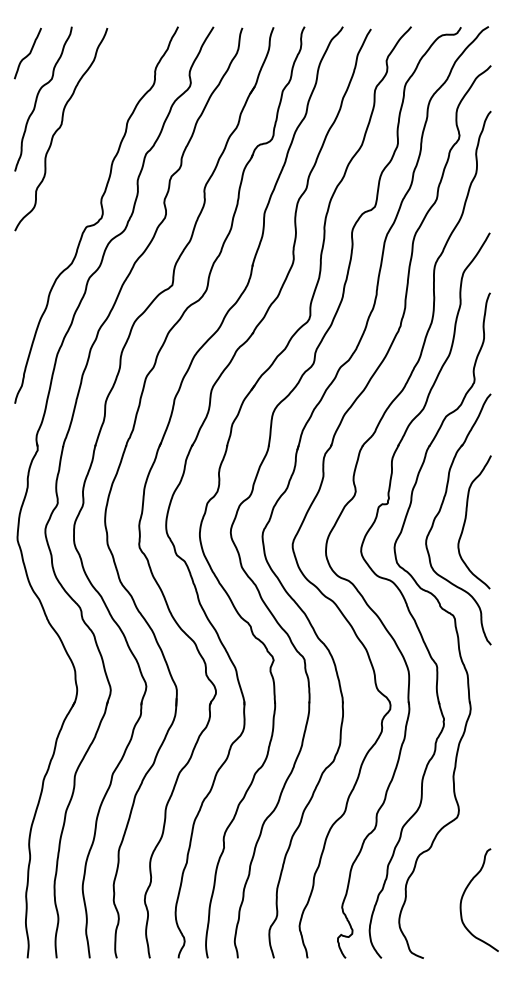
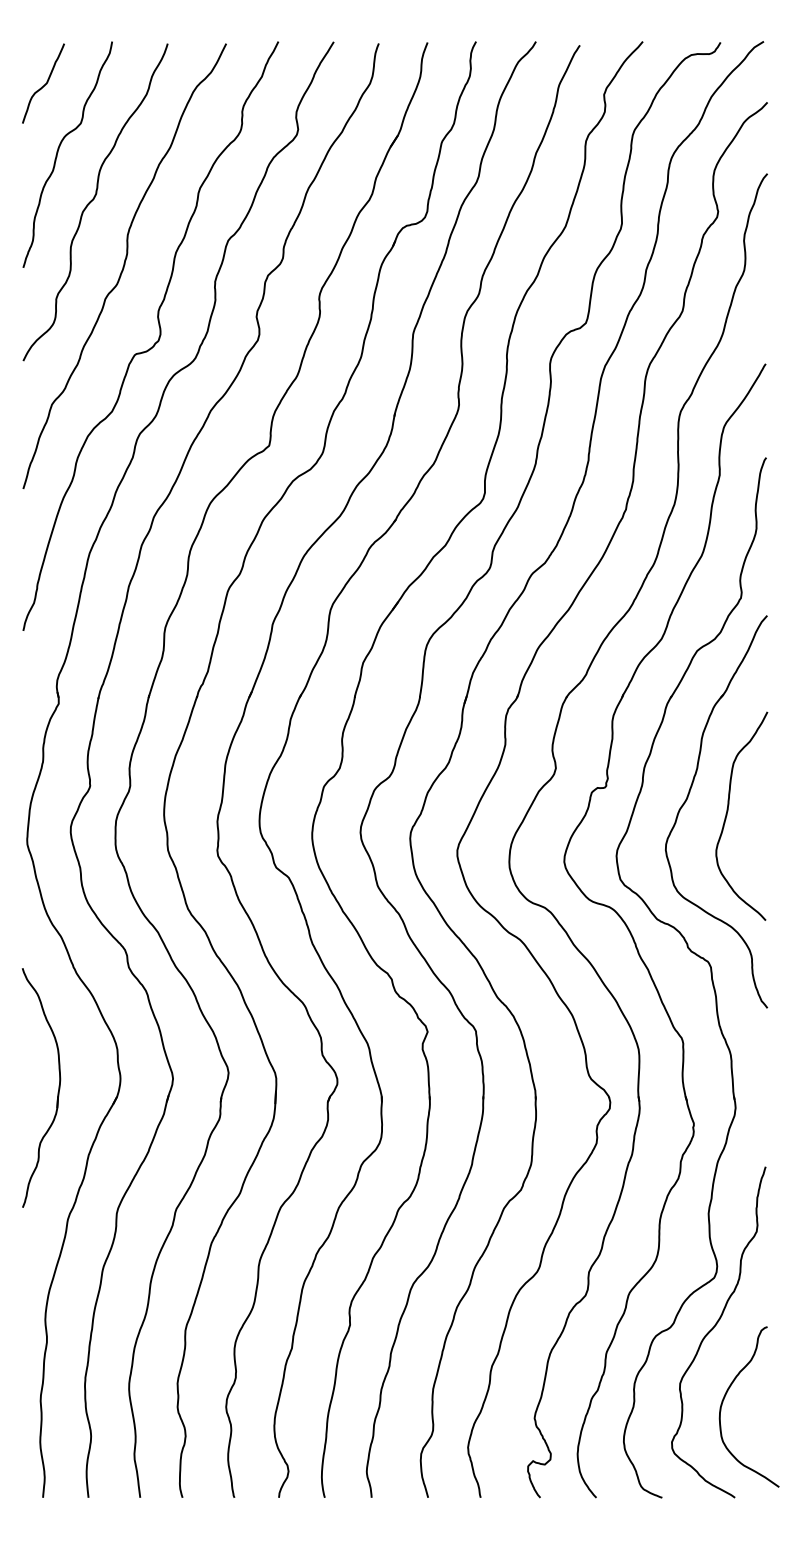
curve: (79, 170) -> (124, 266), added
part: (36, 698) -> (56, 1091), added
curve: (456, 851) -> (713, 1330), added

